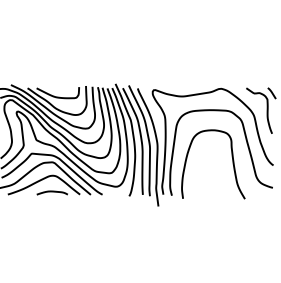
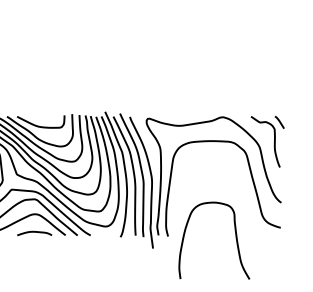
curve: (232, 164) -> (235, 240), moved

